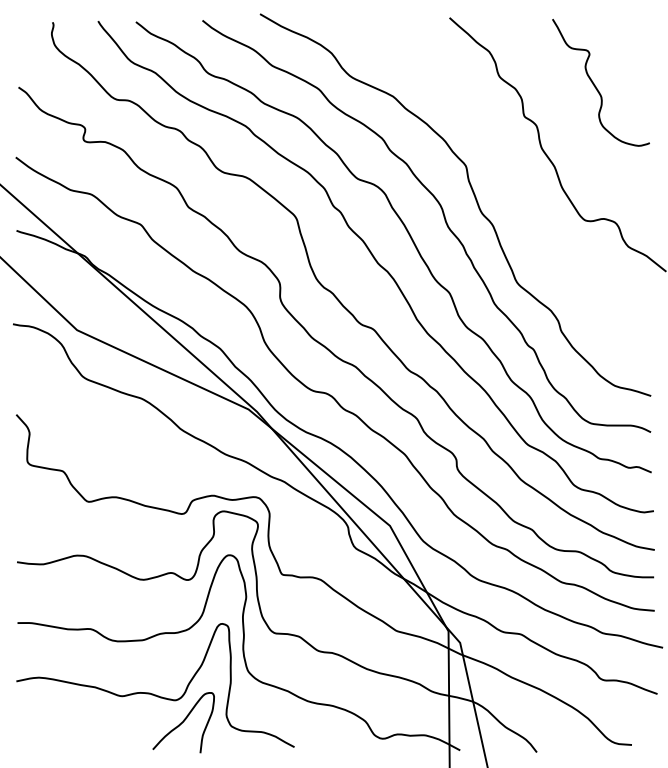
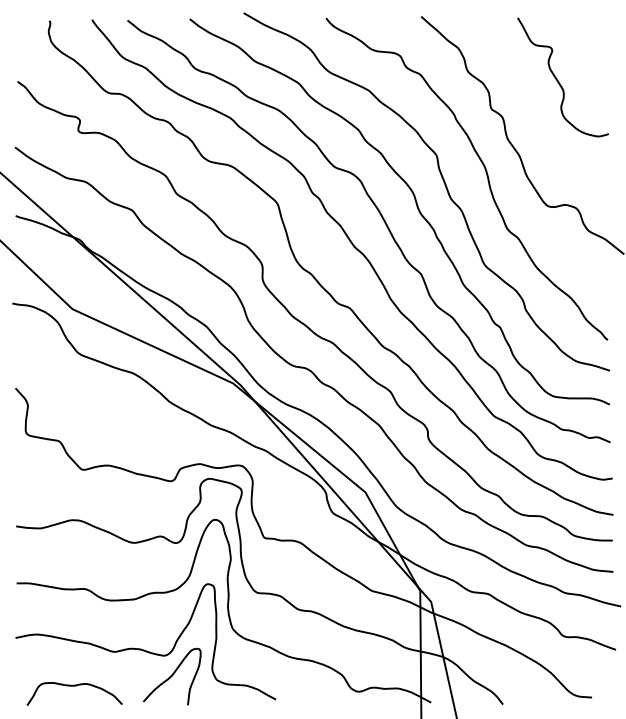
curve: (518, 185) -> (485, 173), added
curve: (79, 733) -> (74, 686), added

